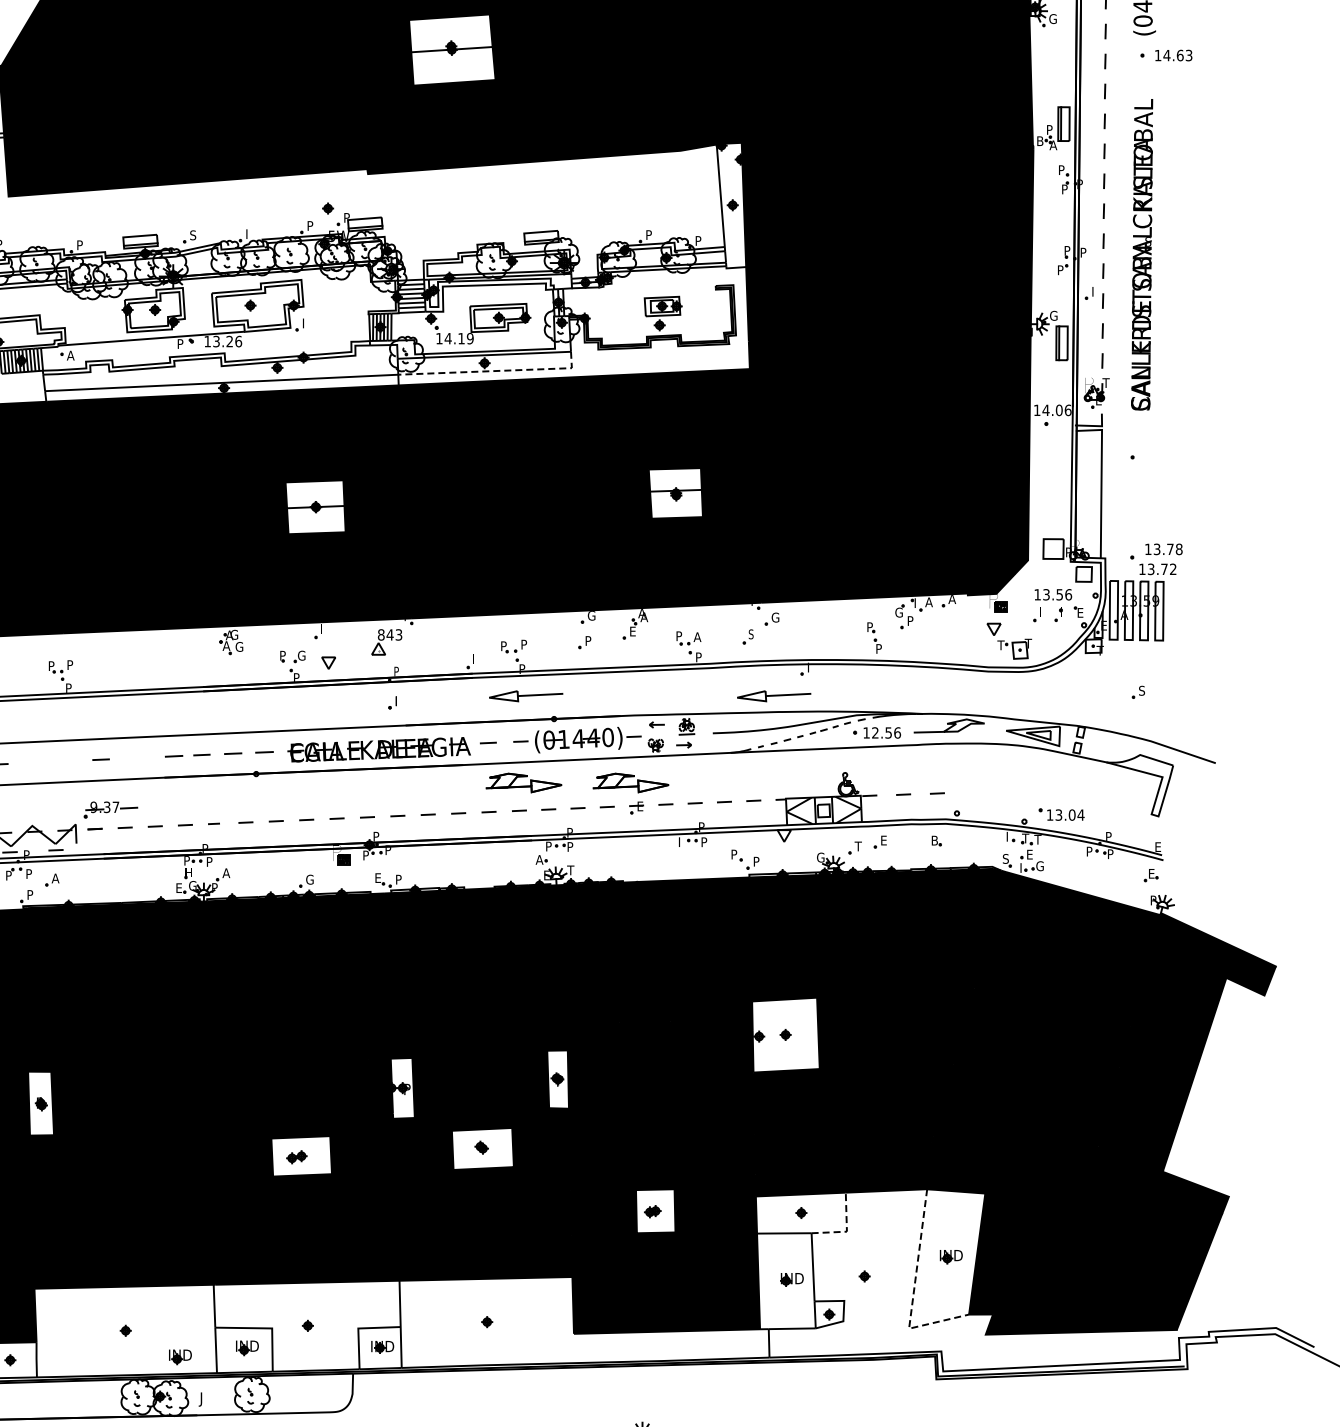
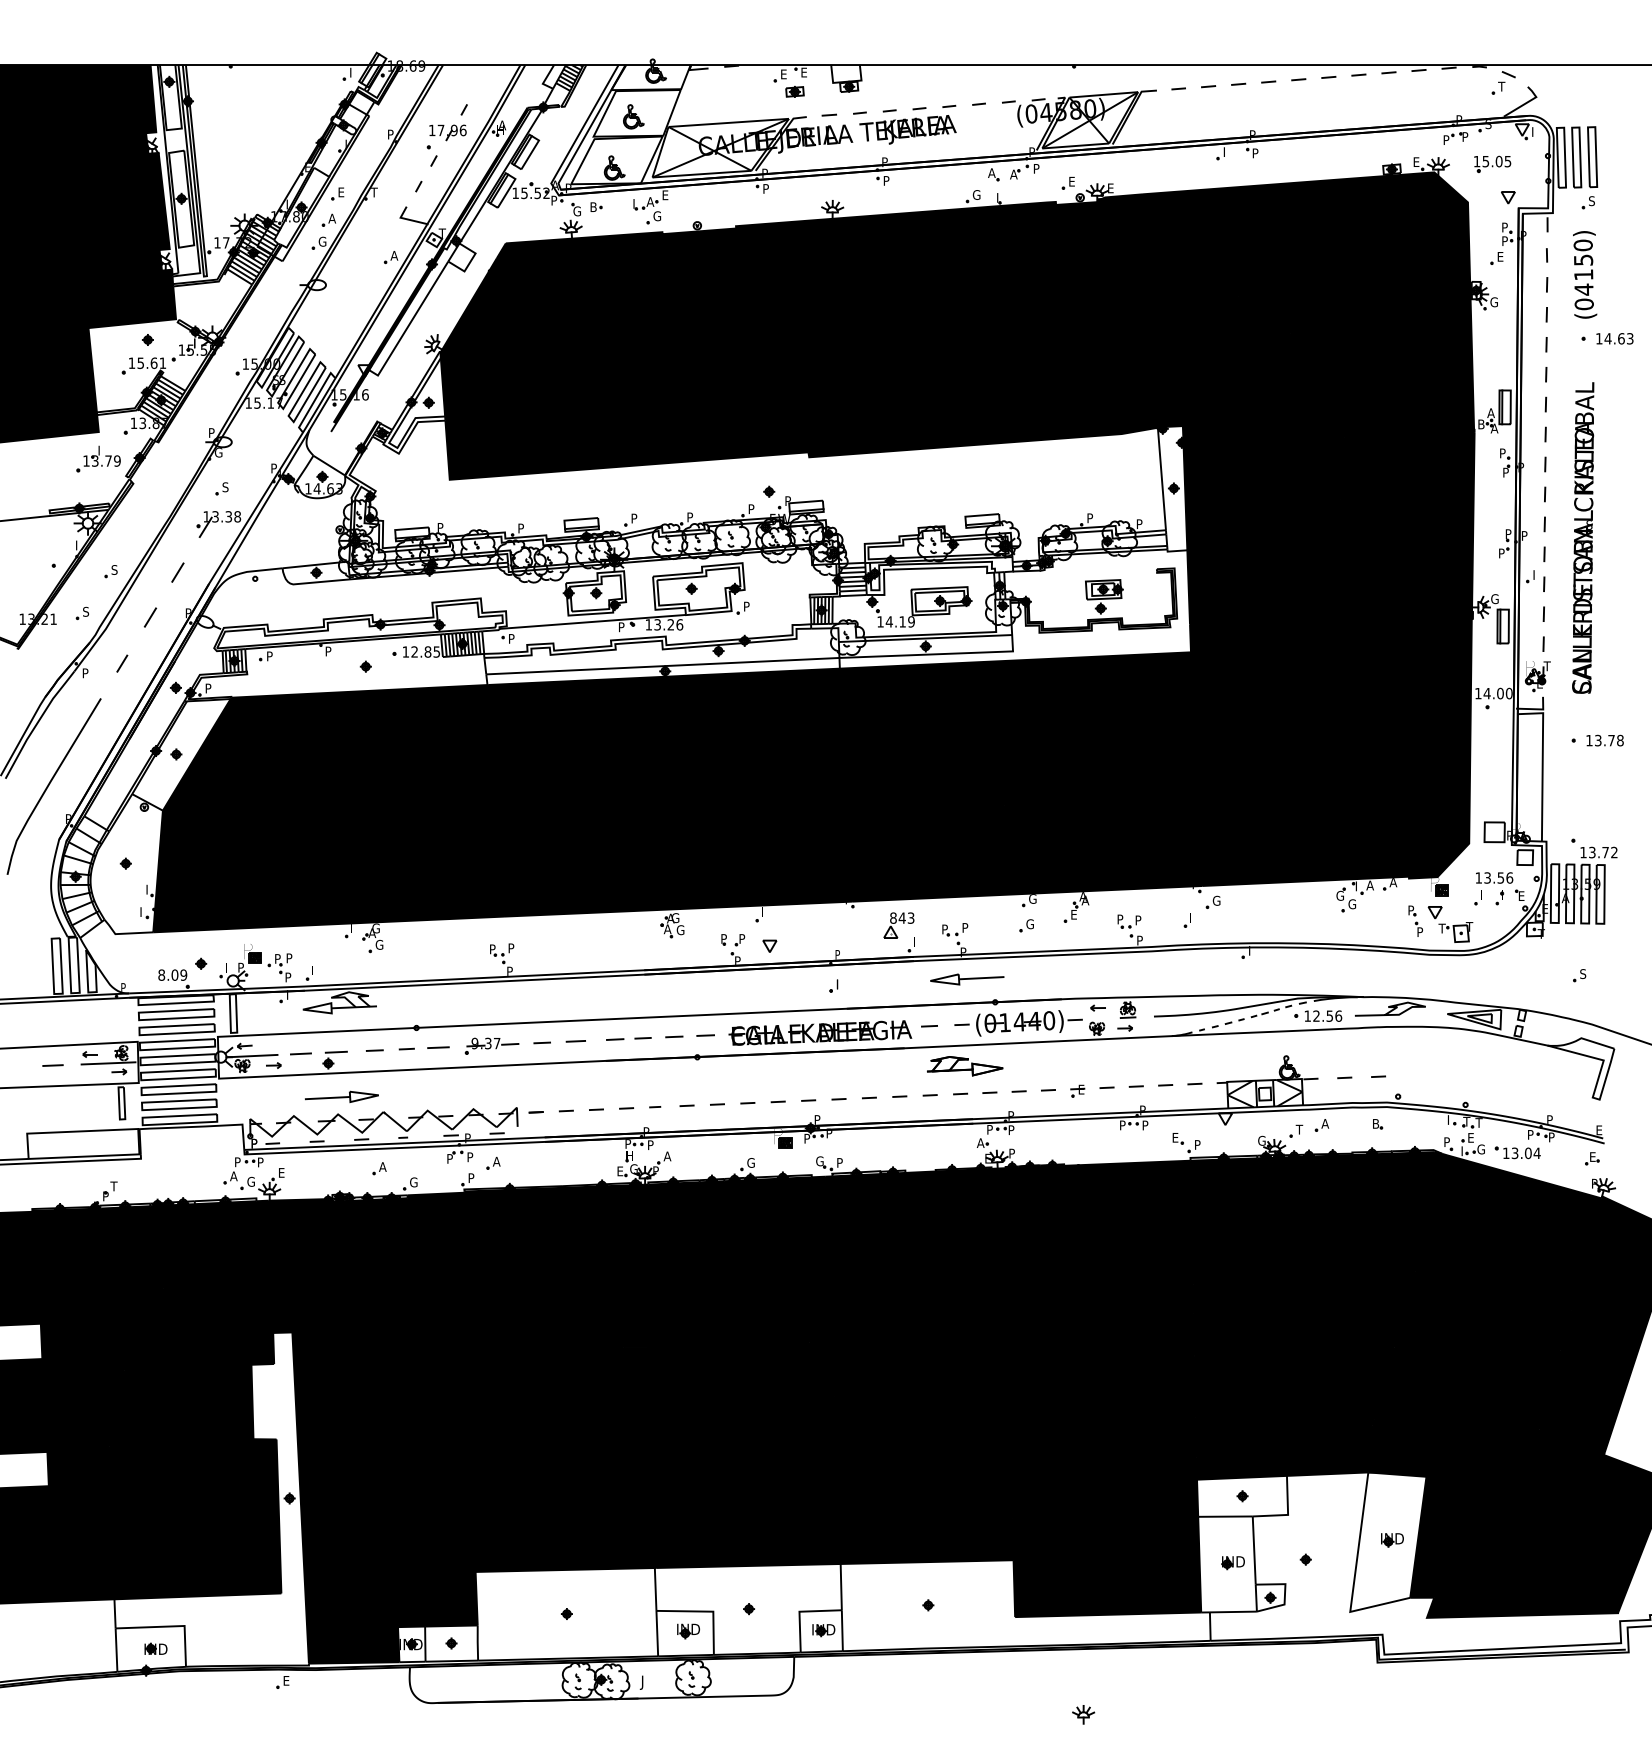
fill: (452, 49) -> (893, 332), added
text: (1049, 129) -> (1490, 412), P -> A
text: (249, 232) -> (690, 515), I -> P
text: (193, 235) -> (634, 518), S -> P
text: (306, 321) -> (747, 604), I -> P
text: (70, 355) -> (511, 638), A -> P
line: (493, 371) -> (934, 654), dashed -> solid
text: (1068, 410) -> (1509, 693), 14.06 -> 14.00
fill: (675, 493) -> (1116, 776), added
fill: (315, 507) -> (756, 790), added
text: (1163, 549) -> (1604, 740), moved
text: (911, 621) -> (1352, 904), P -> G
text: (751, 634) -> (1192, 917), S -> I
text: (697, 637) -> (1138, 920), A -> P
part: (874, 637) -> (1415, 920), moved
text: (588, 641) -> (1029, 924), P -> G
part: (386, 642) -> (898, 925), moved
text: (301, 655) -> (742, 938), G -> P
part: (774, 696) -> (1215, 979), removed
line: (134, 758) -> (575, 1041), added
part: (631, 783) -> (1072, 1066), removed
part: (110, 809) -> (491, 1045), moved
part: (1061, 814) -> (1517, 1152), moved
text: (682, 840) -> (1123, 1123), I -> P
text: (884, 840) -> (1325, 1123), E -> A
text: (735, 854) -> (1176, 1137), P -> E
text: (1006, 859) -> (1447, 1142), S -> P
text: (570, 870) -> (1011, 1153), T -> P
text: (378, 878) -> (819, 1161), E -> G
fill: (785, 1034) -> (1226, 1317), added
fill: (558, 1079) -> (999, 1362), added
fill: (402, 1088) -> (843, 1371), added
fill: (41, 1103) -> (482, 1386), added
fill: (483, 1149) -> (924, 1432), added
fill: (301, 1156) -> (742, 1439), added
fill: (655, 1211) -> (1096, 1494), added
line: (847, 1229) -> (1288, 1512), dashed -> solid
line: (914, 1290) -> (1355, 1573), dashed -> solid
part: (180, 1357) -> (621, 1640), removed

